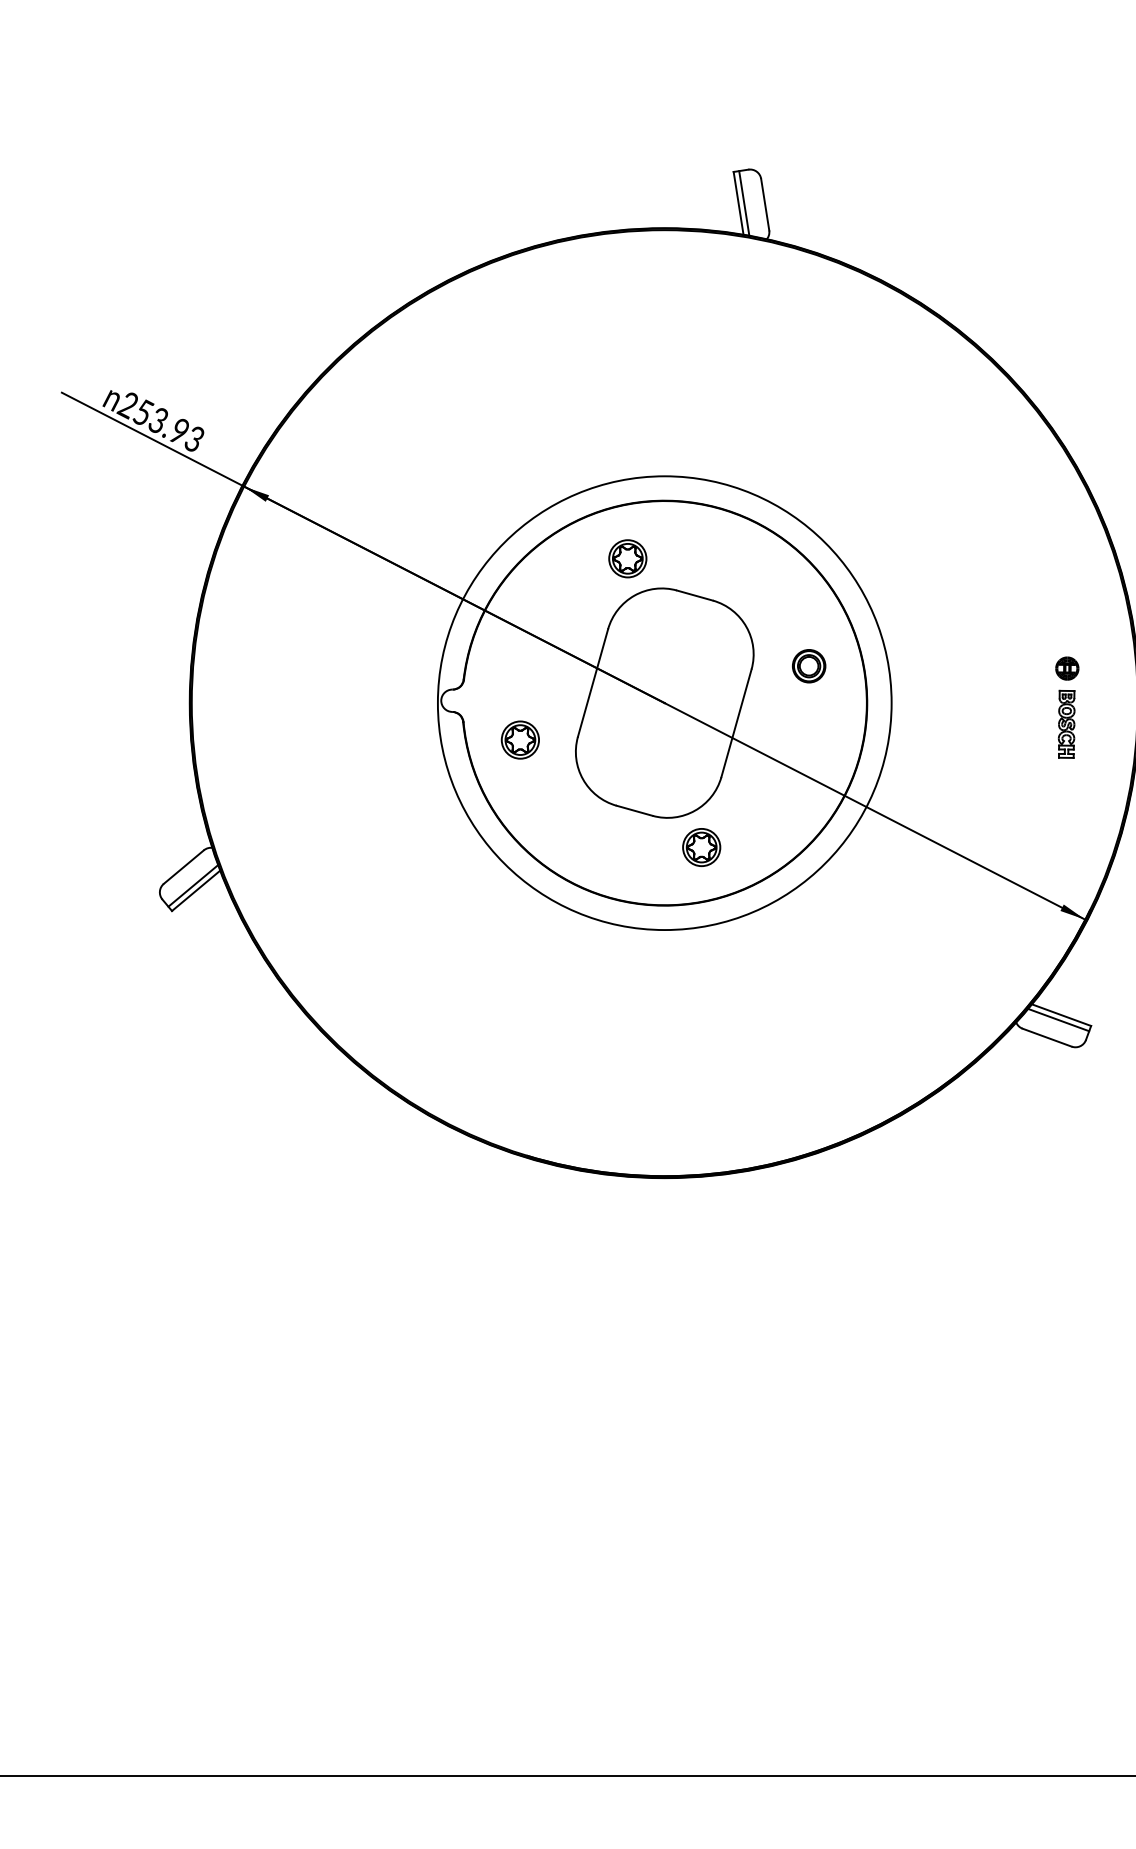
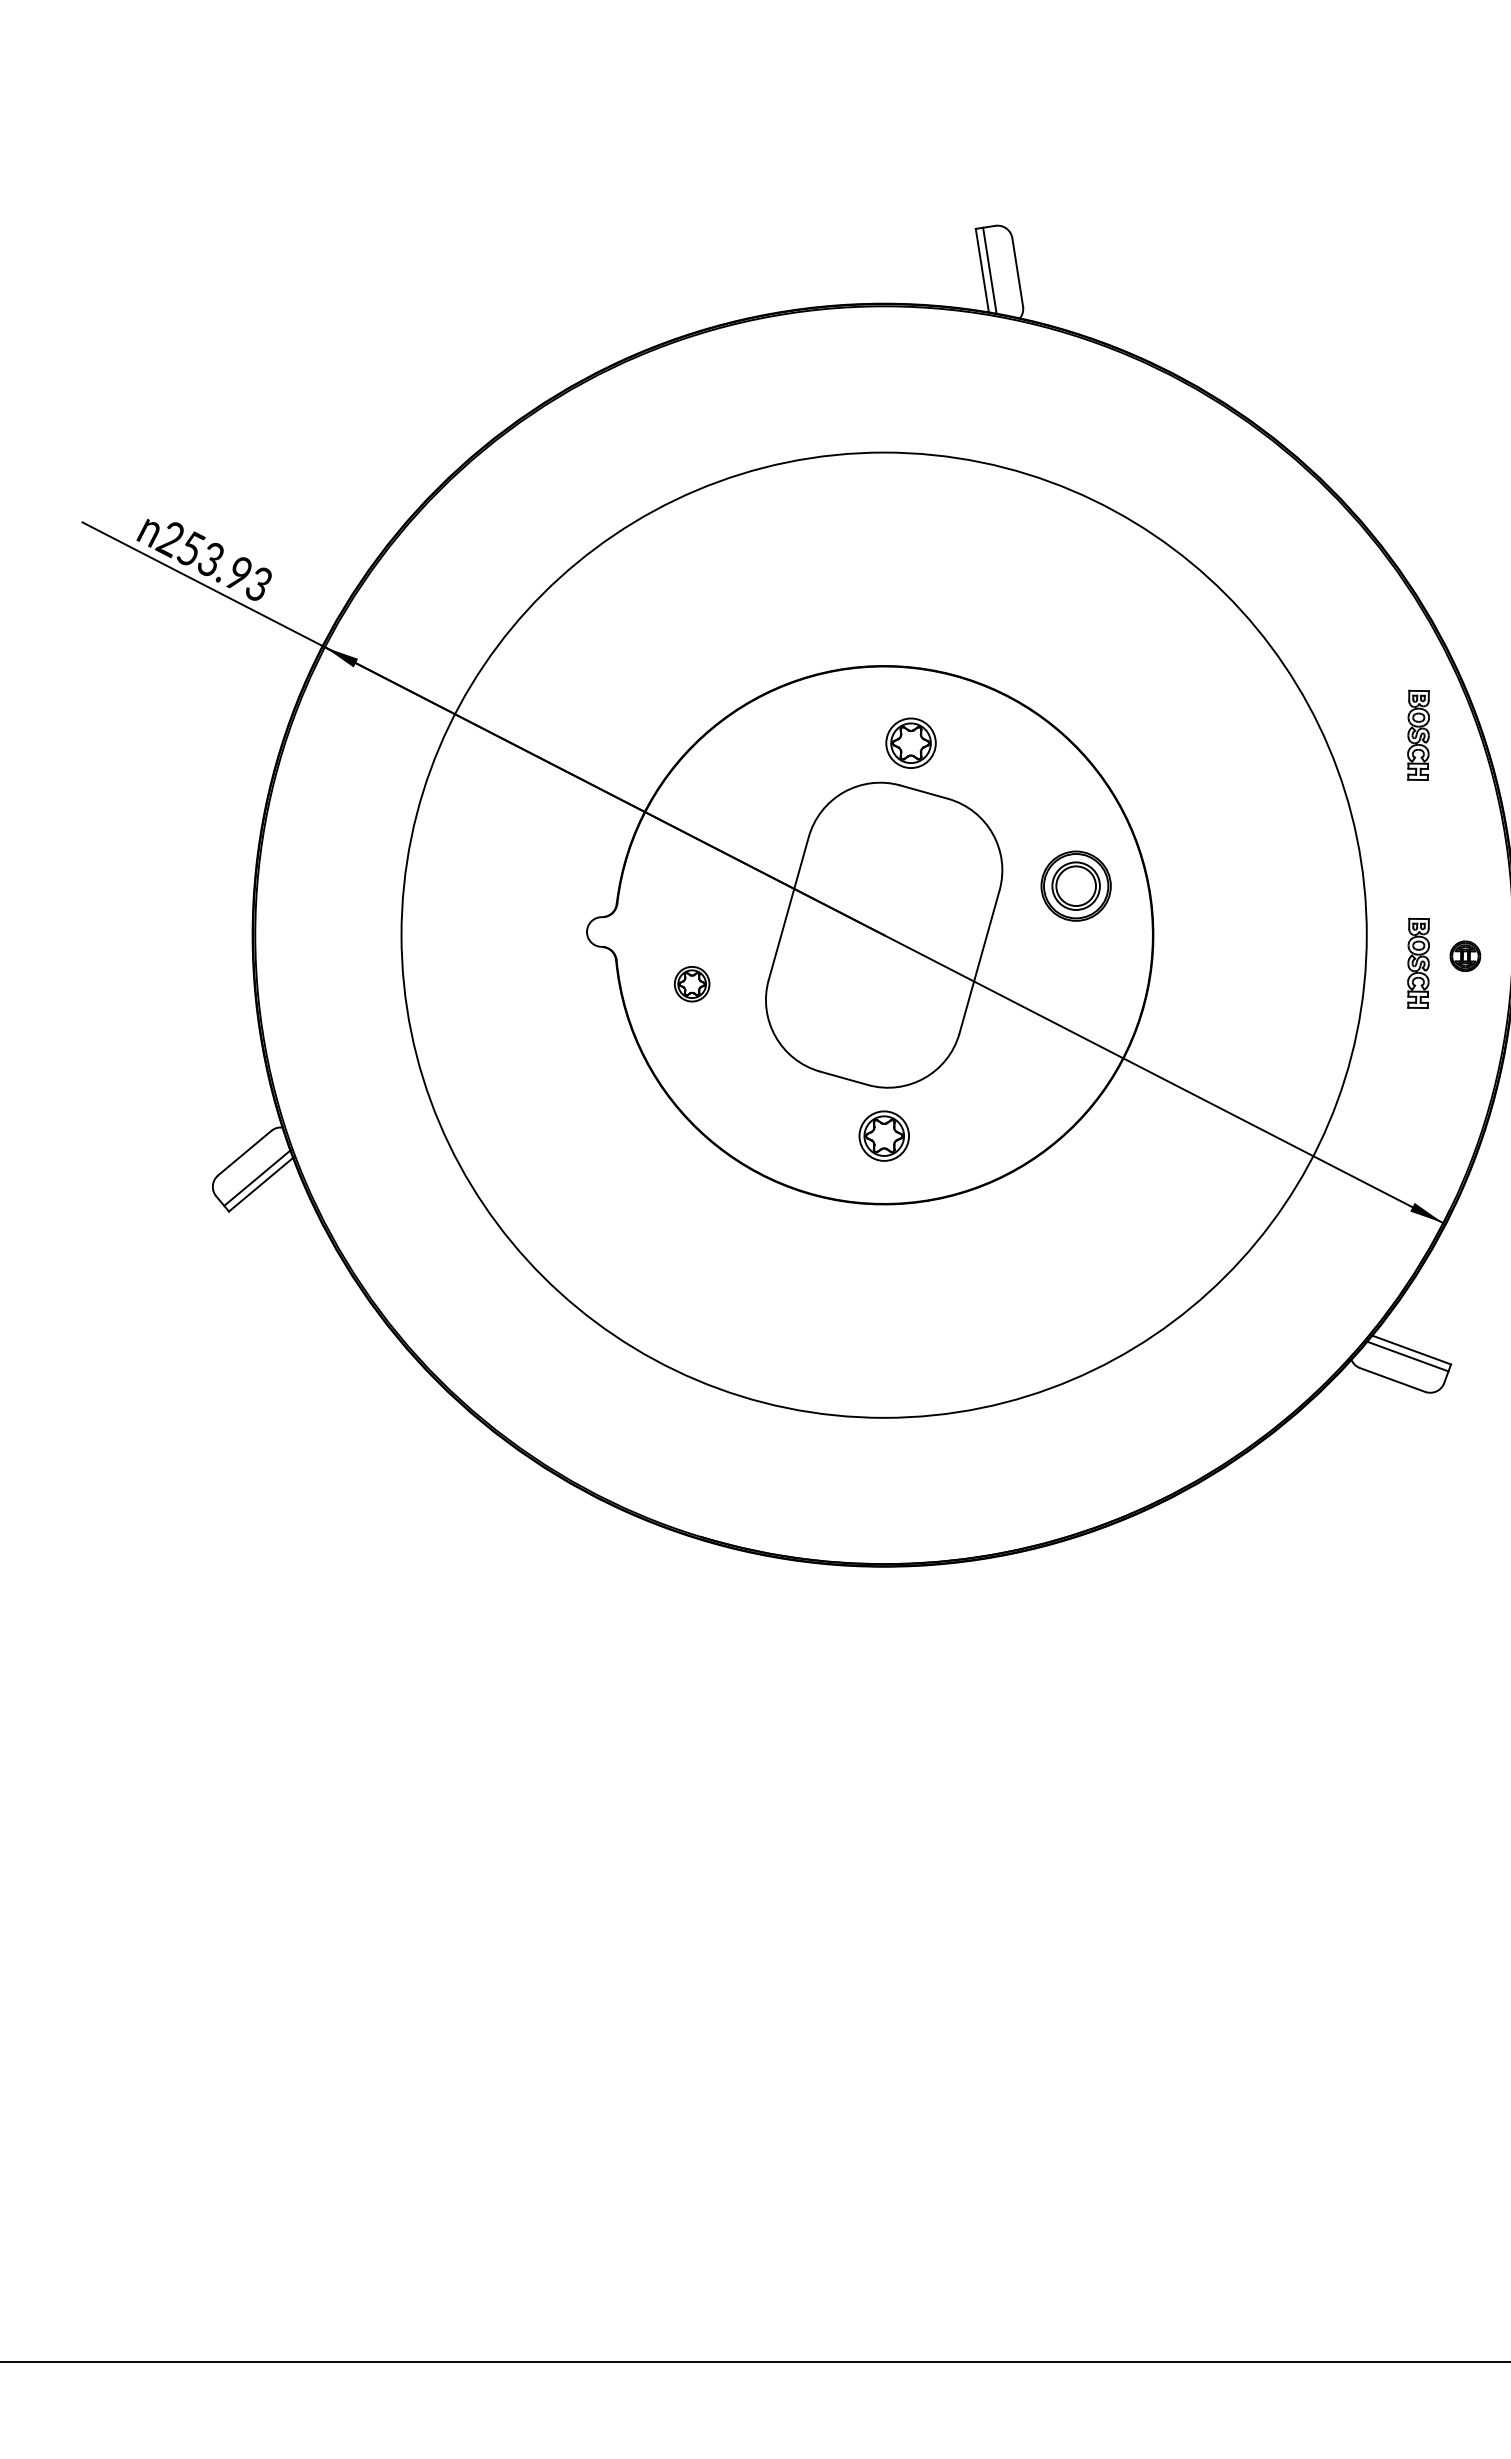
part: (1066, 552) -> (1418, 734), added
part: (627, 558) -> (910, 742), moved
part: (808, 665) -> (1075, 885), size x1.6
part: (1067, 668) -> (1465, 955), moved
circle: (664, 702) -> (883, 934), size x1.6
part: (519, 739) -> (691, 983), size x0.7
part: (701, 847) -> (883, 1135), moved

